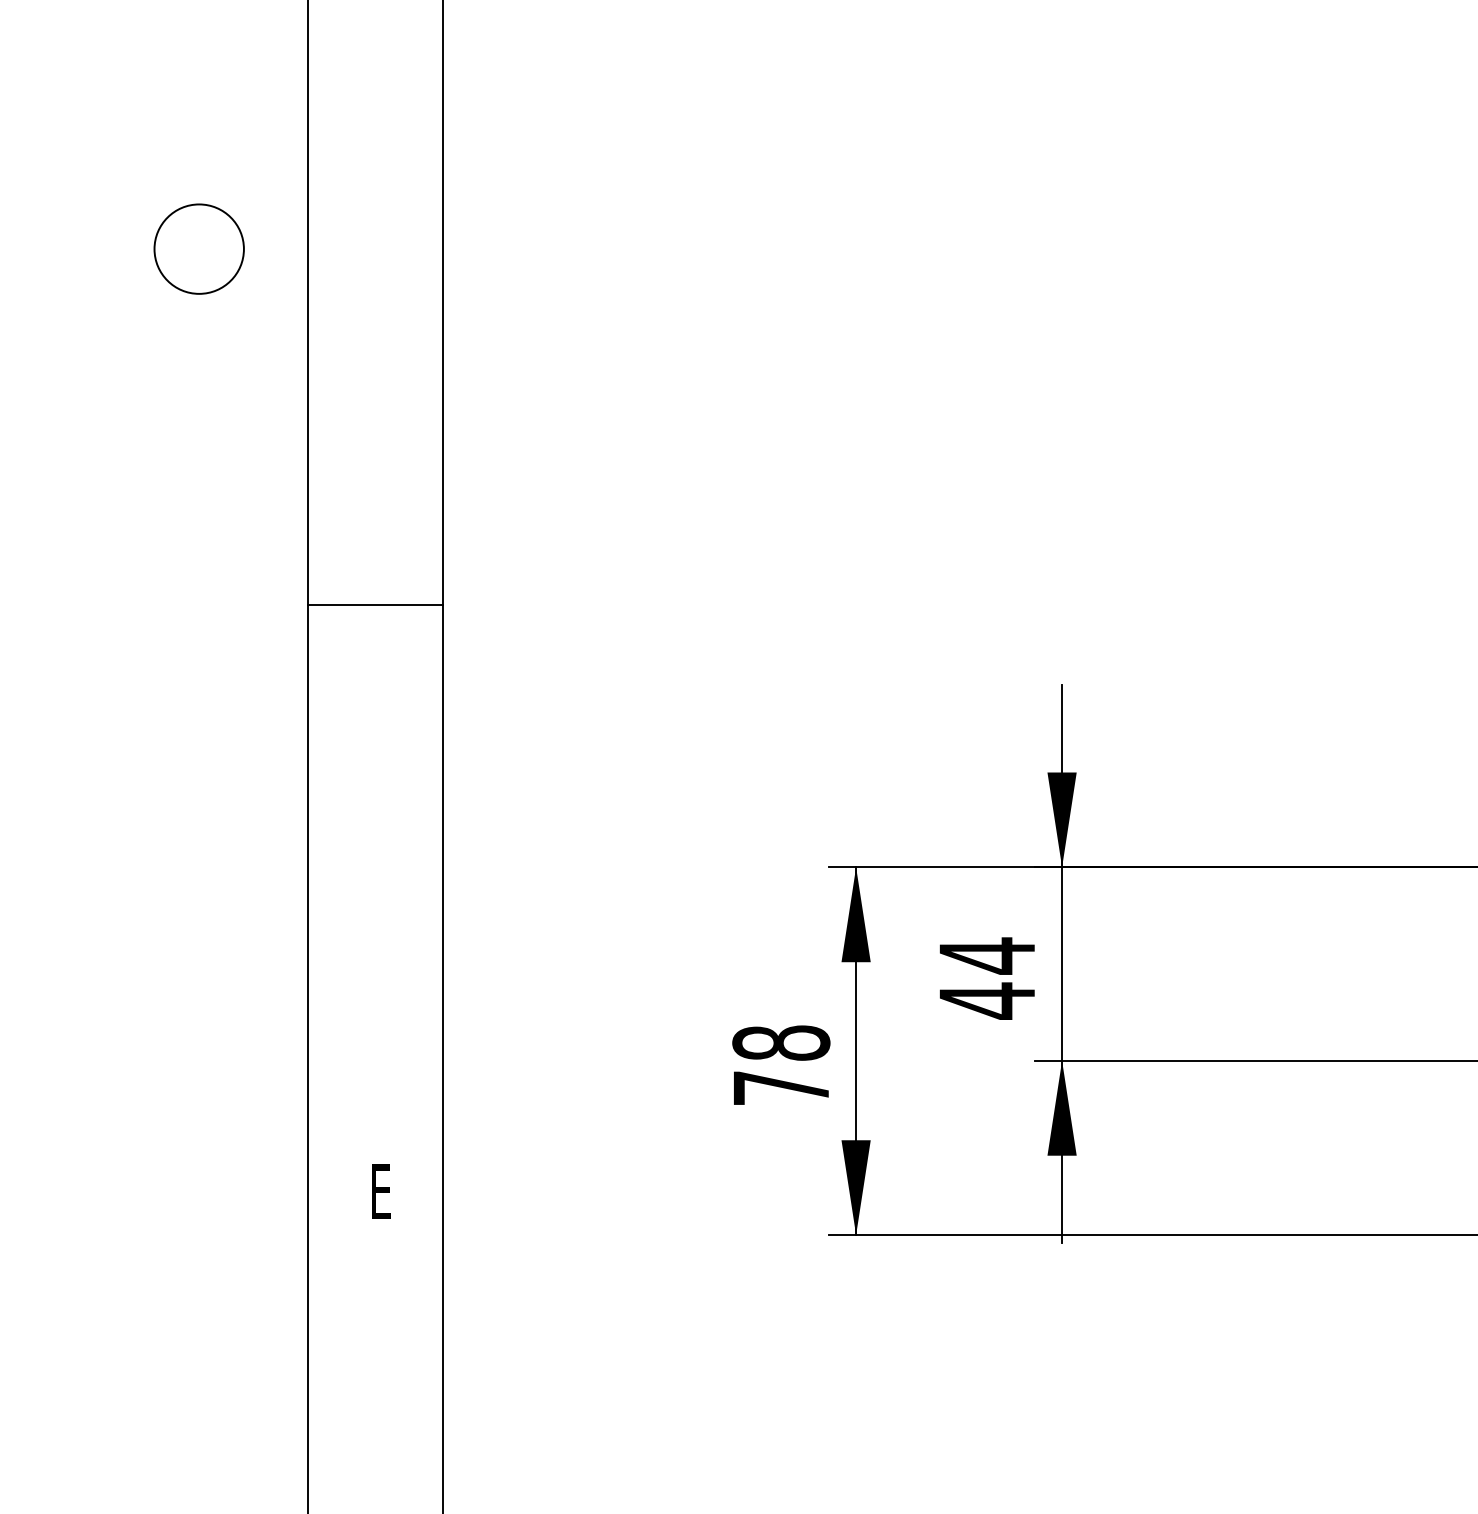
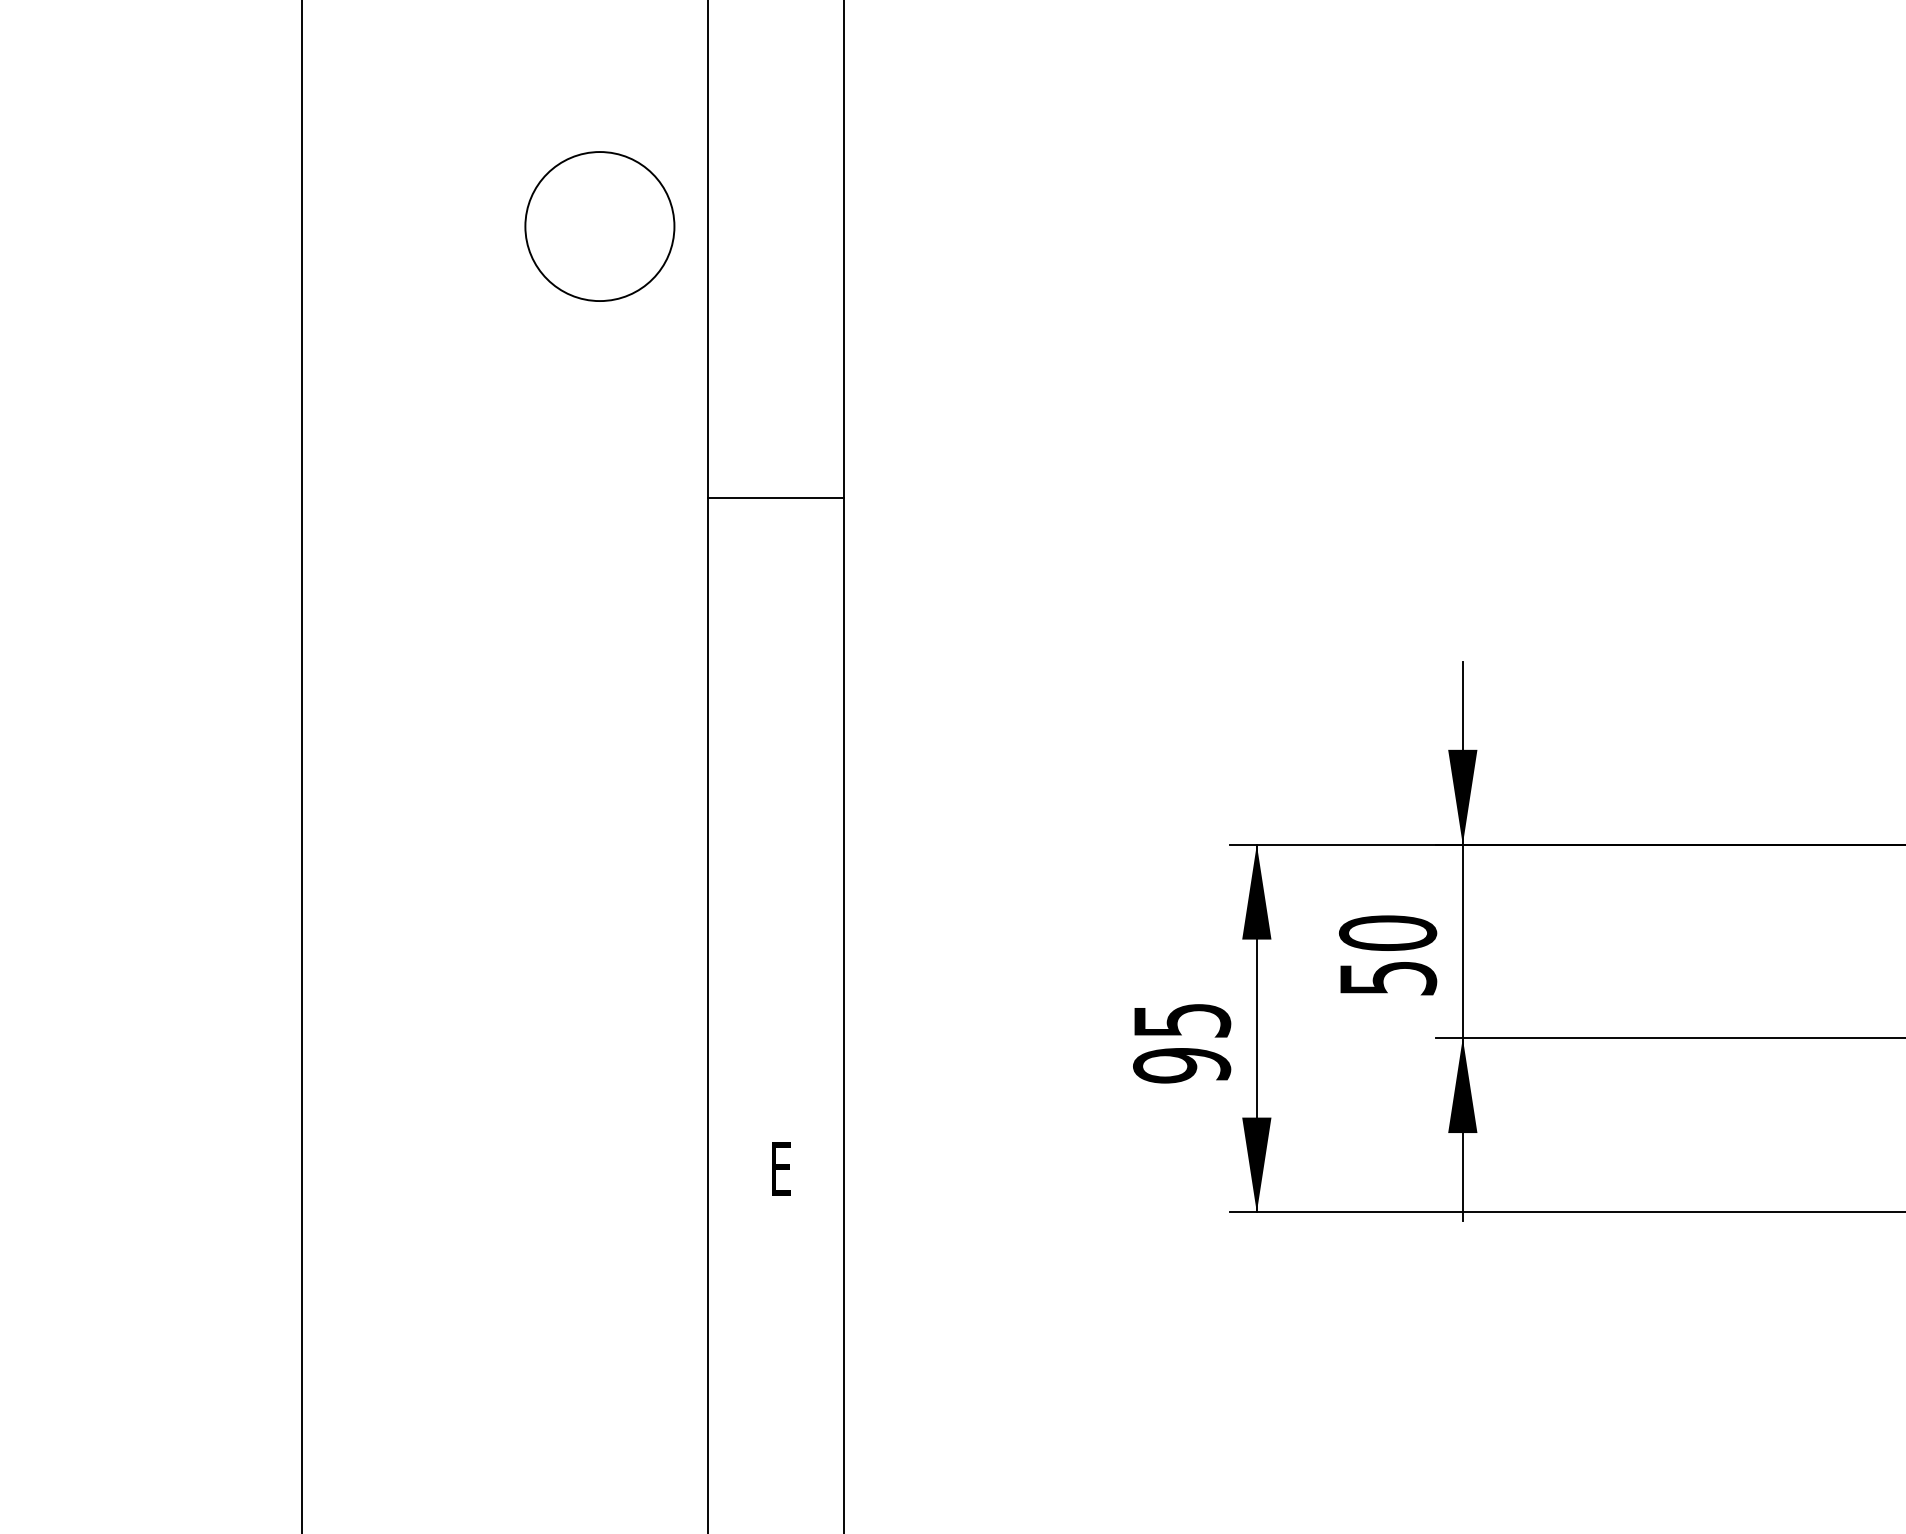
circle: (198, 249) -> (599, 226), size x1.67
line: (374, 605) -> (775, 497), moved
text: (986, 978) -> (1387, 955), 44 -> 50
text: (781, 1065) -> (1182, 1042), 78 -> 95

